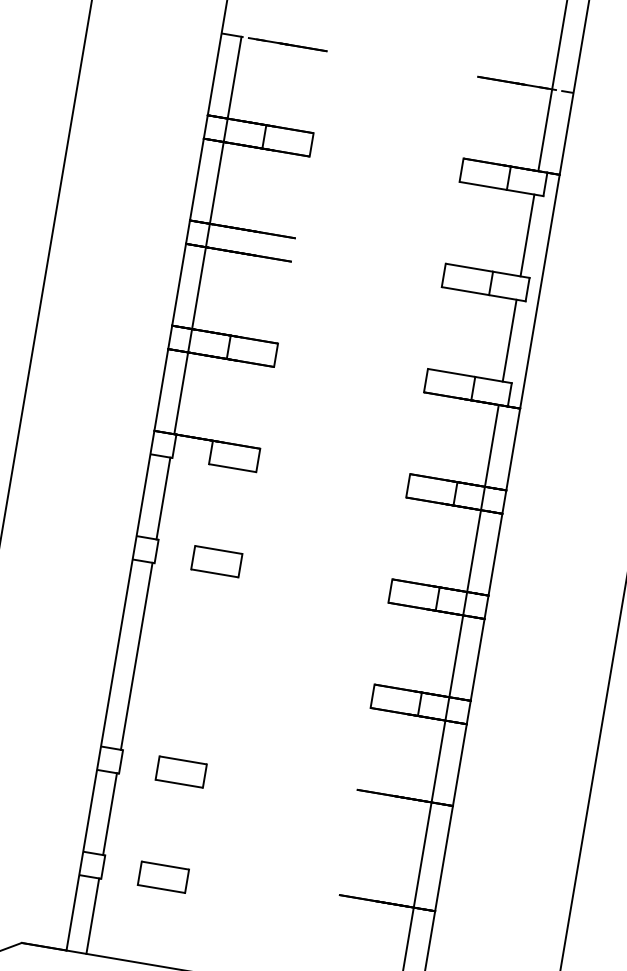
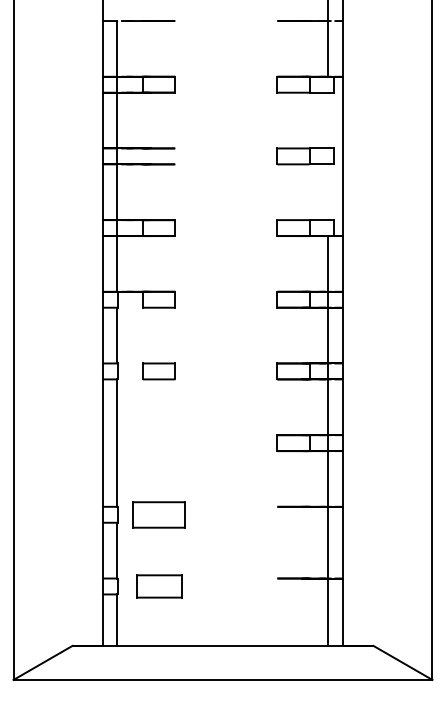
line: (527, 235) -> (328, 120), removed
line: (509, 341) -> (328, 192), removed
part: (180, 771) -> (158, 514), size x1.6
part: (162, 877) -> (158, 586), size x1.4

